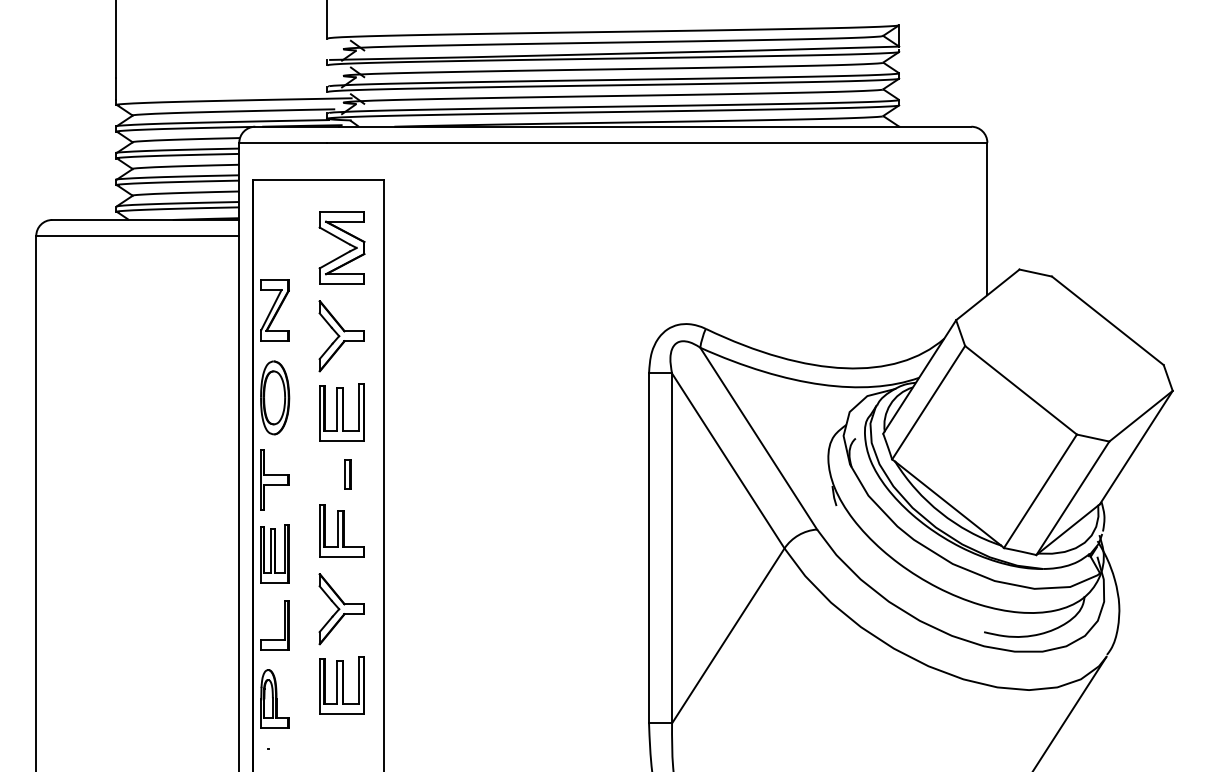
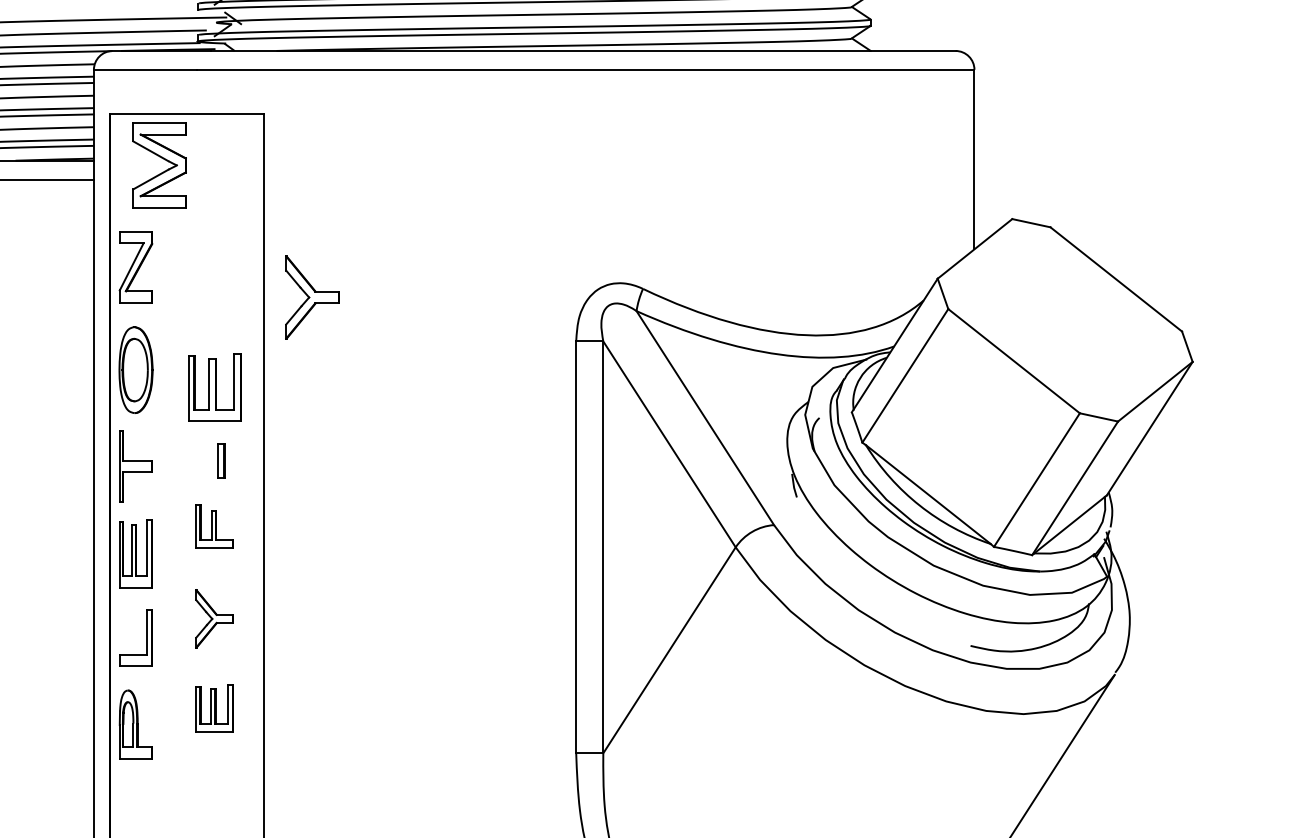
part: (341, 247) -> (158, 164), moved
part: (341, 336) -> (311, 297), moved
part: (341, 530) -> (214, 526), size x0.7
part: (341, 609) -> (214, 619), size x0.7
part: (341, 685) -> (214, 708), size x0.7

